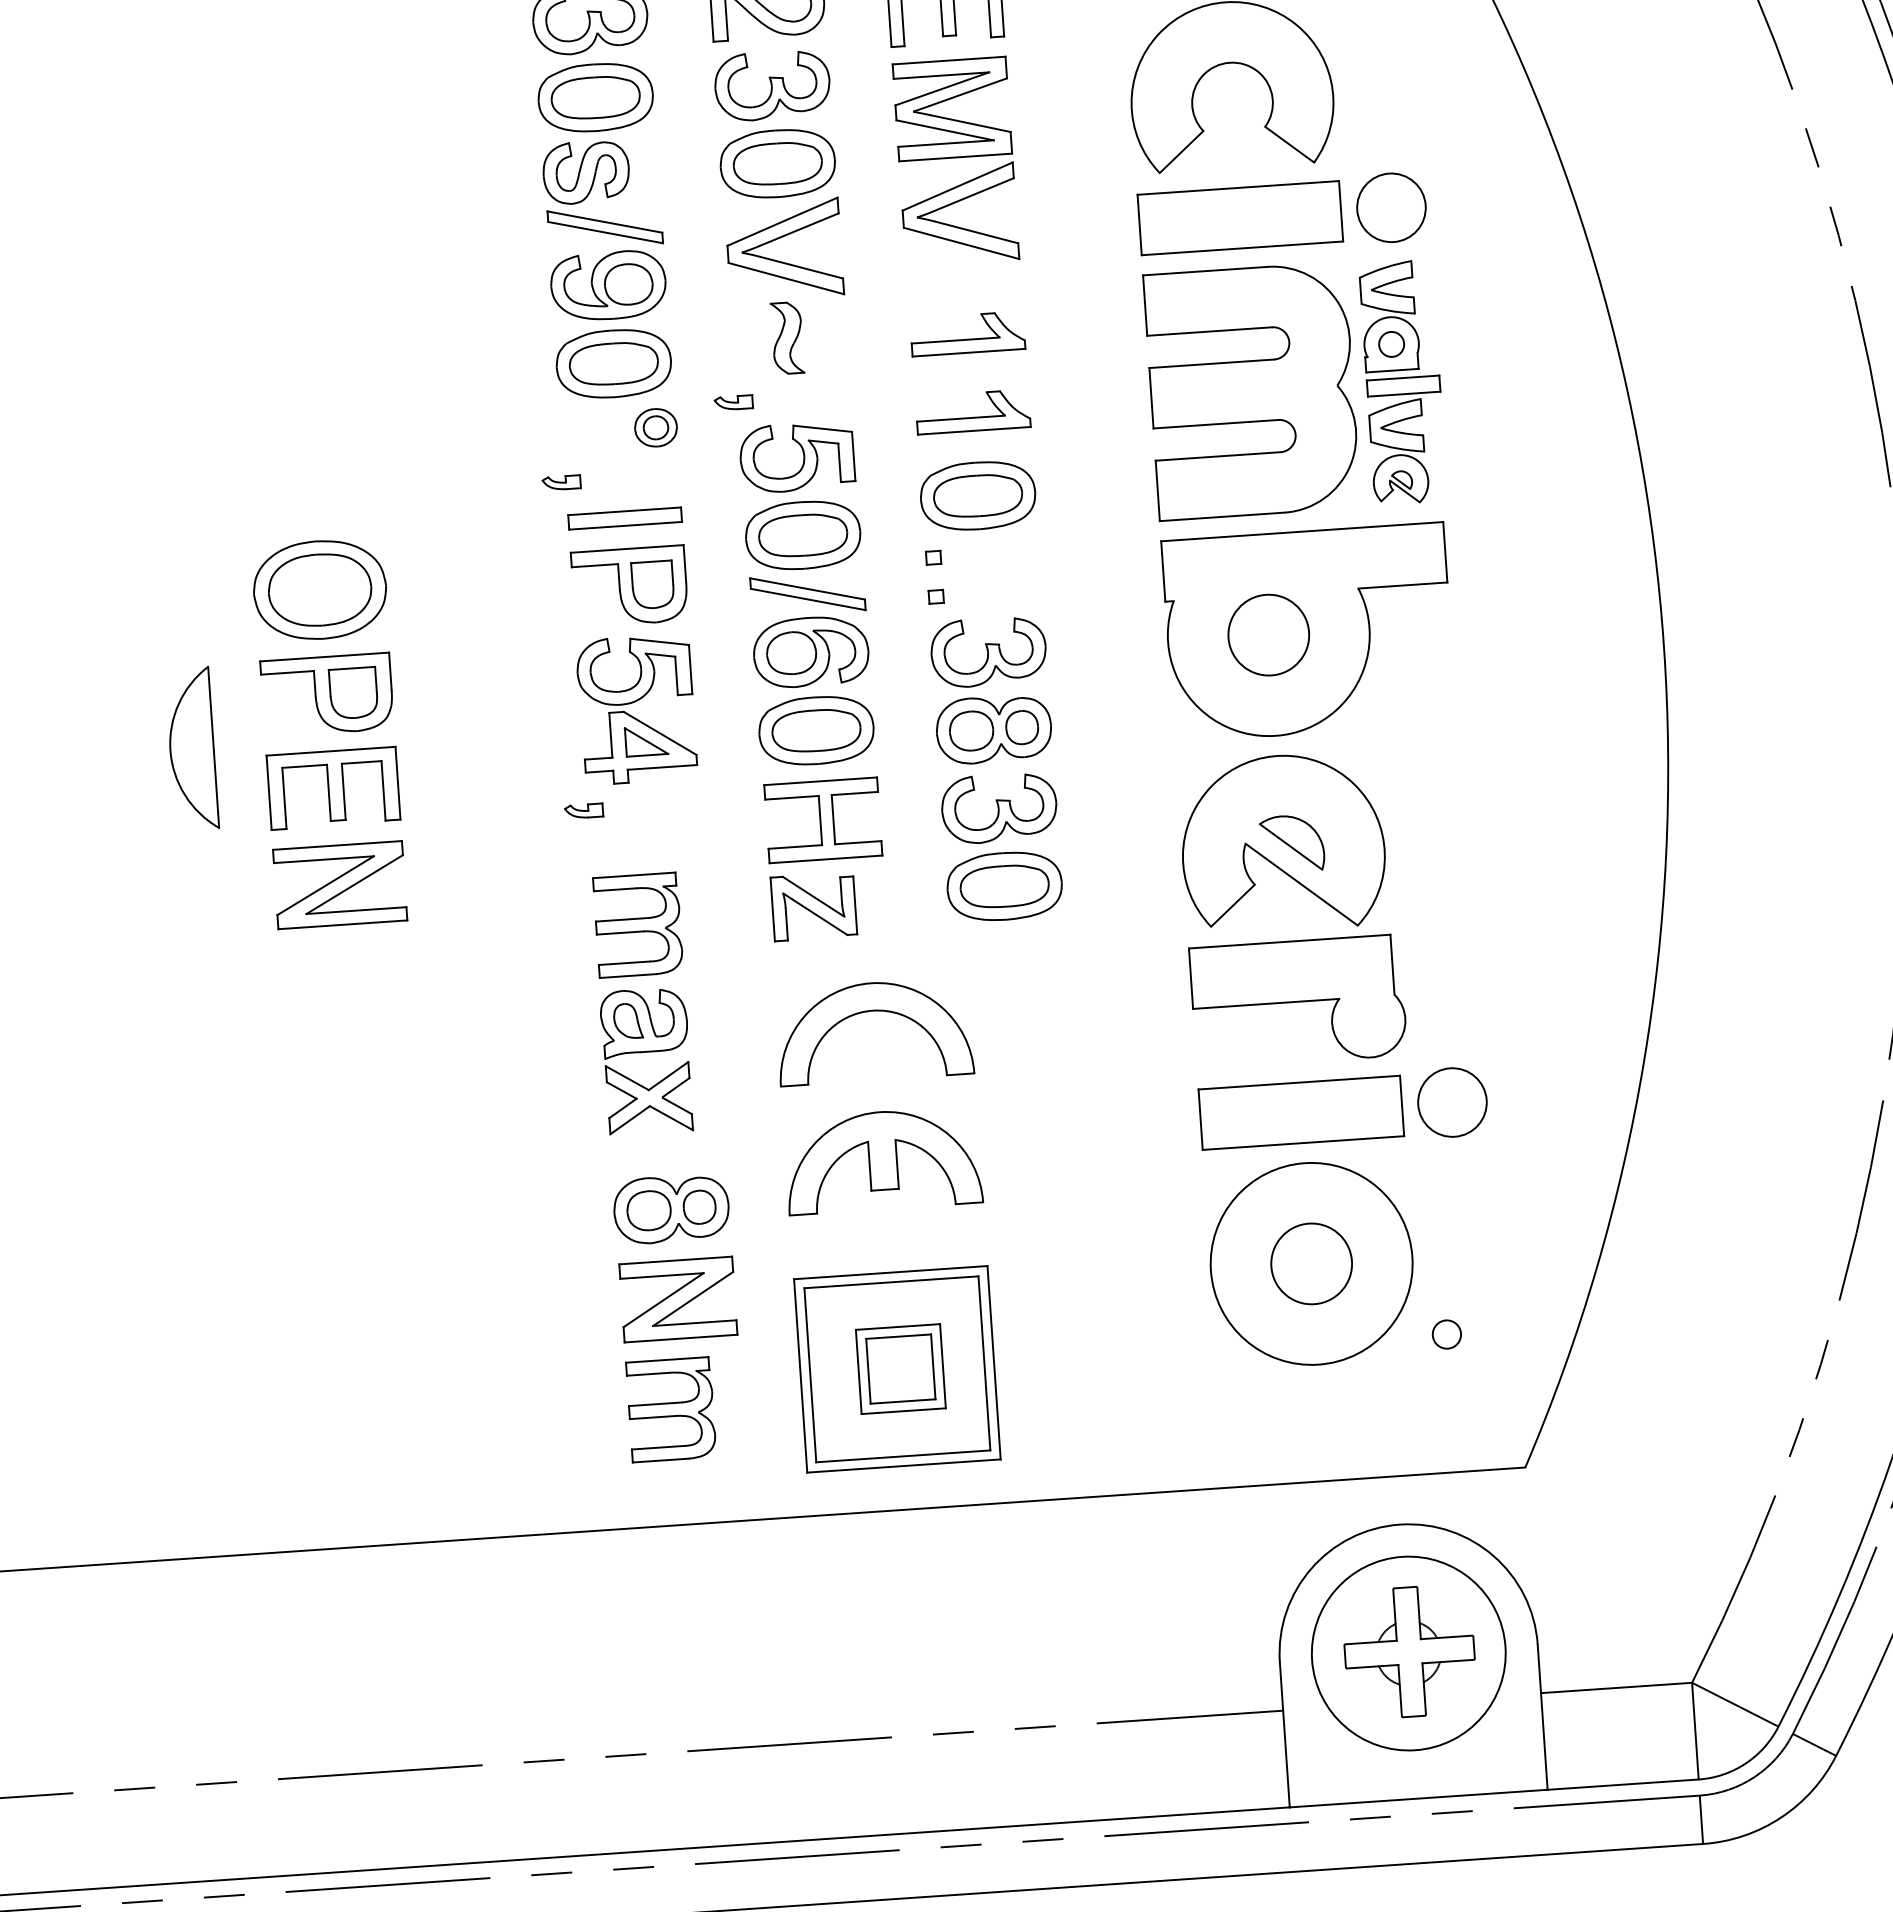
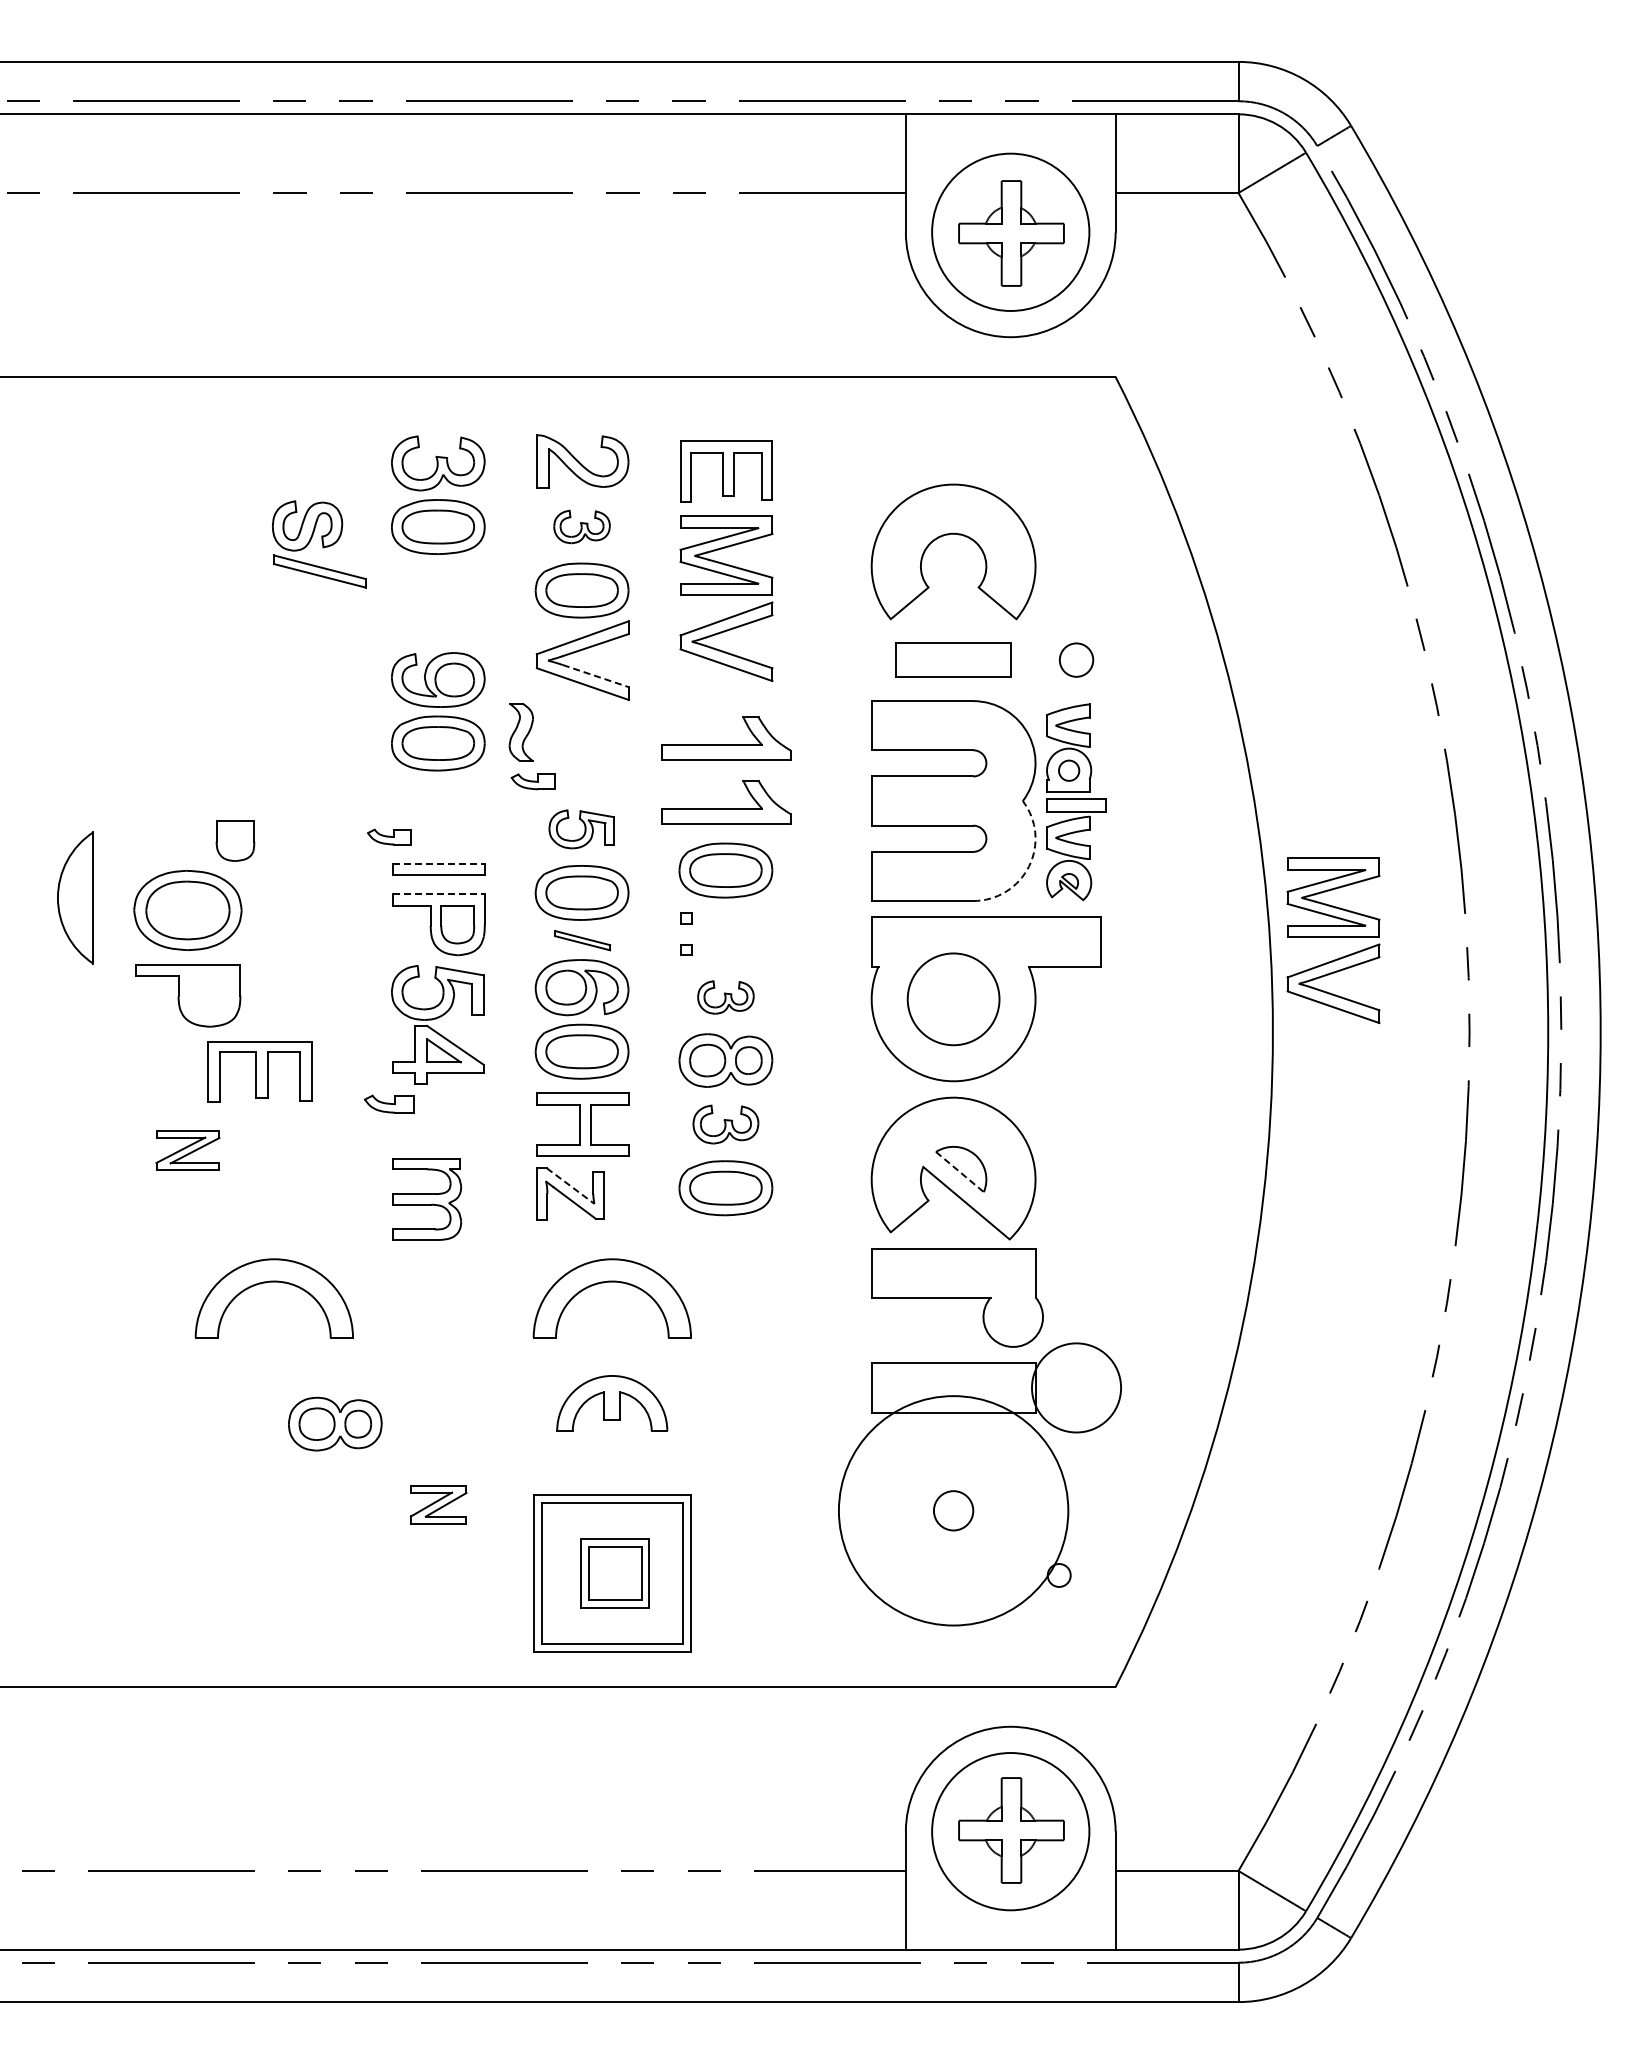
part: (771, 85) -> (581, 526), size x0.6
part: (602, 194) -> (319, 544), moved
circle: (1391, 207) -> (1076, 659), size x0.6
part: (1240, 218) -> (953, 660), size x0.7
line: (801, 268) -> (595, 676), solid -> dashed
part: (967, 333) -> (726, 738), size x1.4
part: (786, 338) -> (520, 732), moved
part: (734, 402) -> (533, 781), size x1.4
part: (973, 412) -> (726, 802), size x1.4
part: (655, 427) -> (468, 797), removed
part: (797, 457) -> (581, 829), size x0.7
arc: (1350, 465) -> (1029, 866), solid -> dashed
part: (561, 482) -> (389, 836), size x1.4
line: (624, 511) -> (438, 863), solid -> dashed
part: (1730, 530) -> (1333, 940), added
line: (626, 549) -> (438, 894), solid -> dashed
part: (807, 593) -> (582, 940), size x0.6
circle: (1268, 635) -> (953, 999), size x1.4
part: (988, 651) -> (725, 997), size x0.6
part: (353, 692) -> (235, 840), moved
part: (191, 748) -> (75, 897), moved
part: (333, 788) -> (259, 1071), moved
part: (998, 808) -> (725, 1124), size x0.7
part: (584, 810) -> (389, 1103), size x1.6
line: (1291, 847) -> (960, 1172), solid -> dashed
part: (339, 885) -> (187, 1150), size x0.6
line: (813, 897) -> (570, 1186), solid -> dashed
part: (456, 1040) -> (273, 1282), added
part: (646, 1051) -> (426, 1302), removed
circle: (1452, 1102) -> (1076, 1387), size x1.6
part: (882, 1160) -> (611, 1403), size x0.7
part: (671, 1208) -> (335, 1423), moved
circle: (1311, 1263) -> (953, 1510), size x0.6
circle: (1311, 1263) -> (953, 1510), size x1.4
part: (677, 1299) -> (438, 1504), size x0.6
part: (671, 1409) -> (427, 1593), removed

